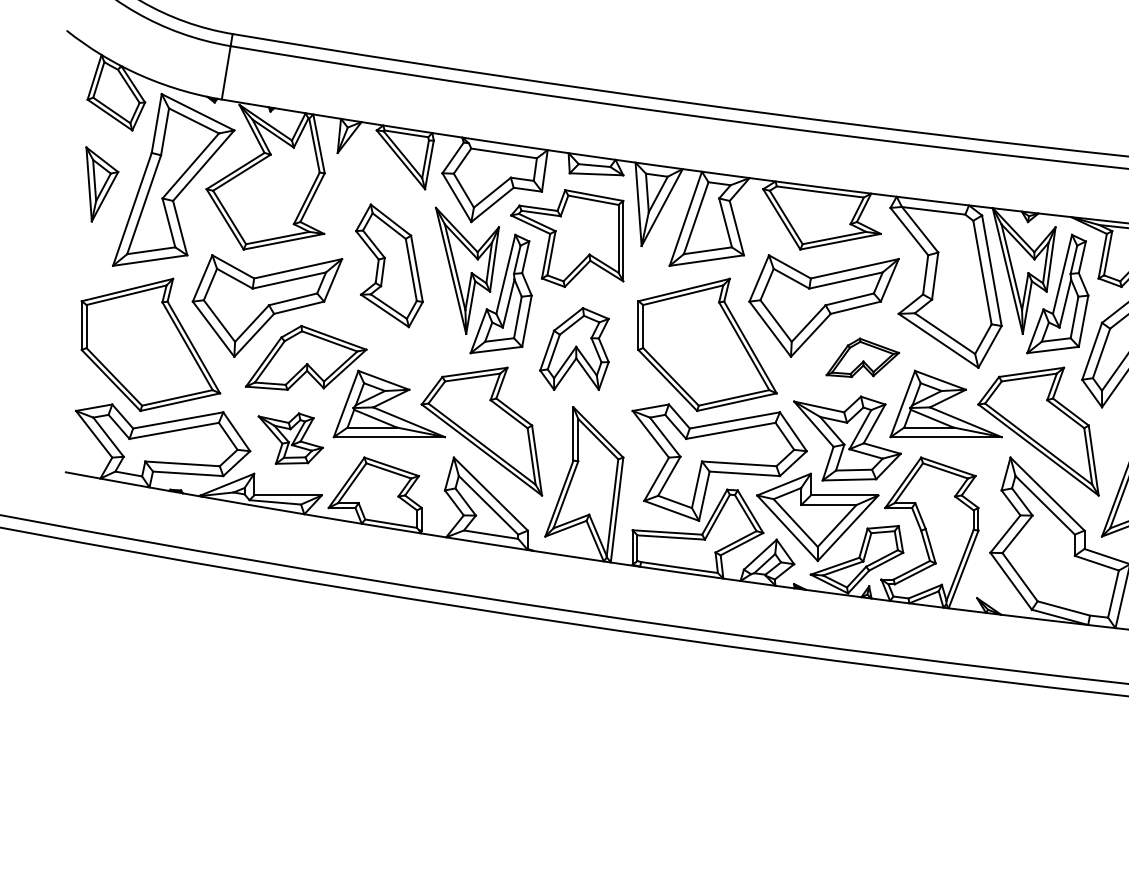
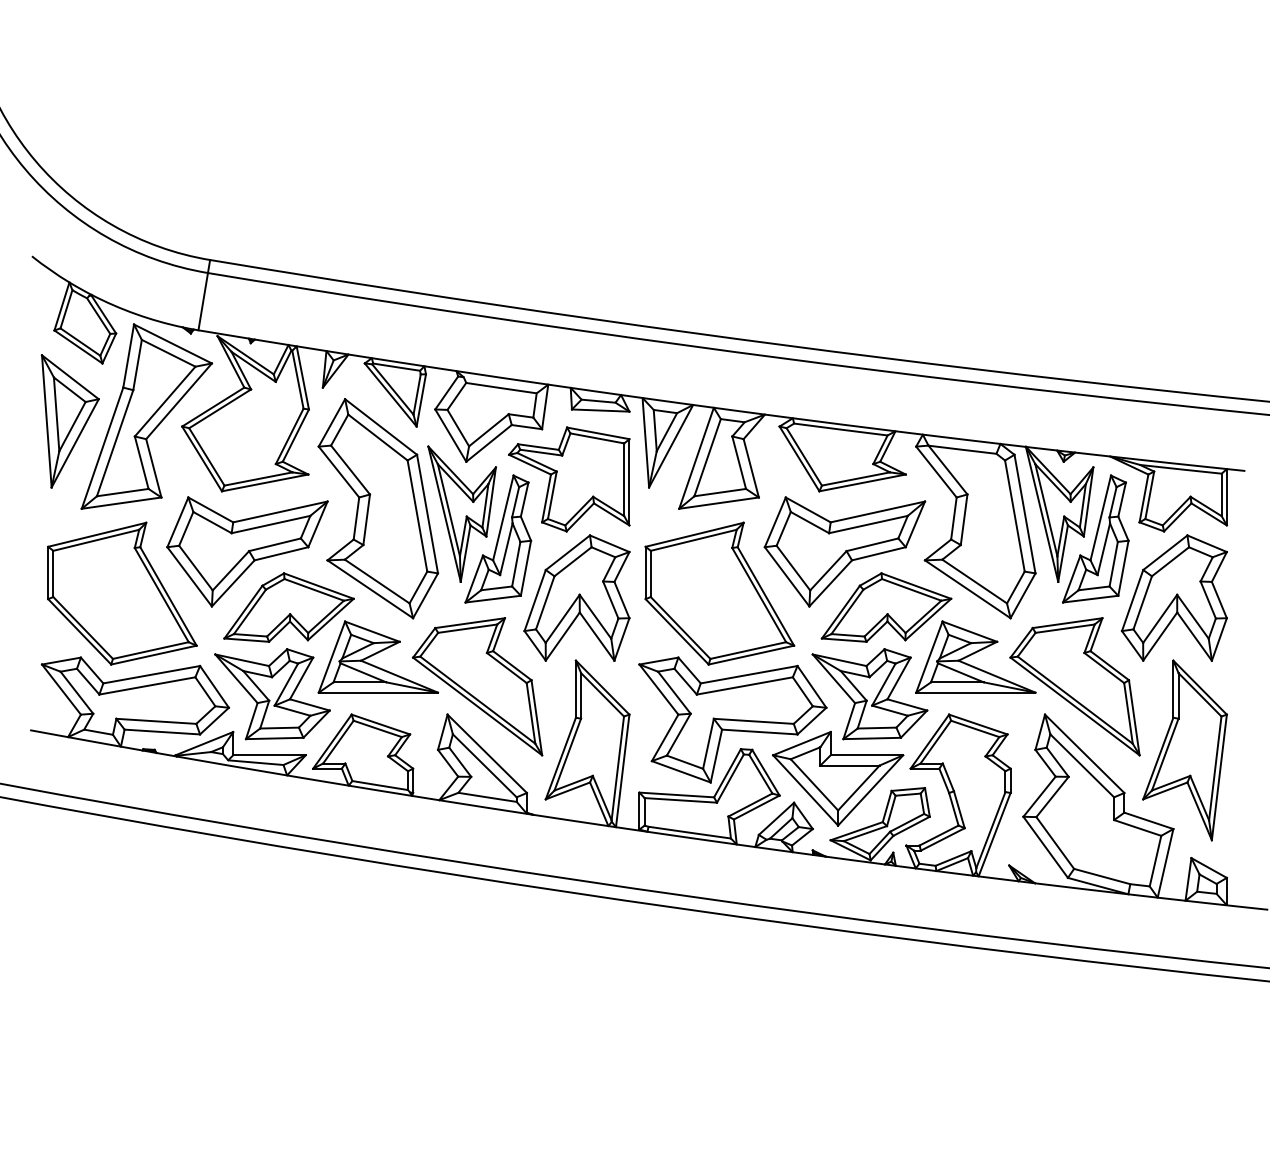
part: (101, 184) -> (69, 421), size x1.67
part: (389, 265) -> (378, 508), size x1.67
part: (574, 348) -> (576, 597), size x1.43
part: (862, 357) -> (886, 607), size x1.67
part: (290, 438) -> (272, 694), size x1.67

